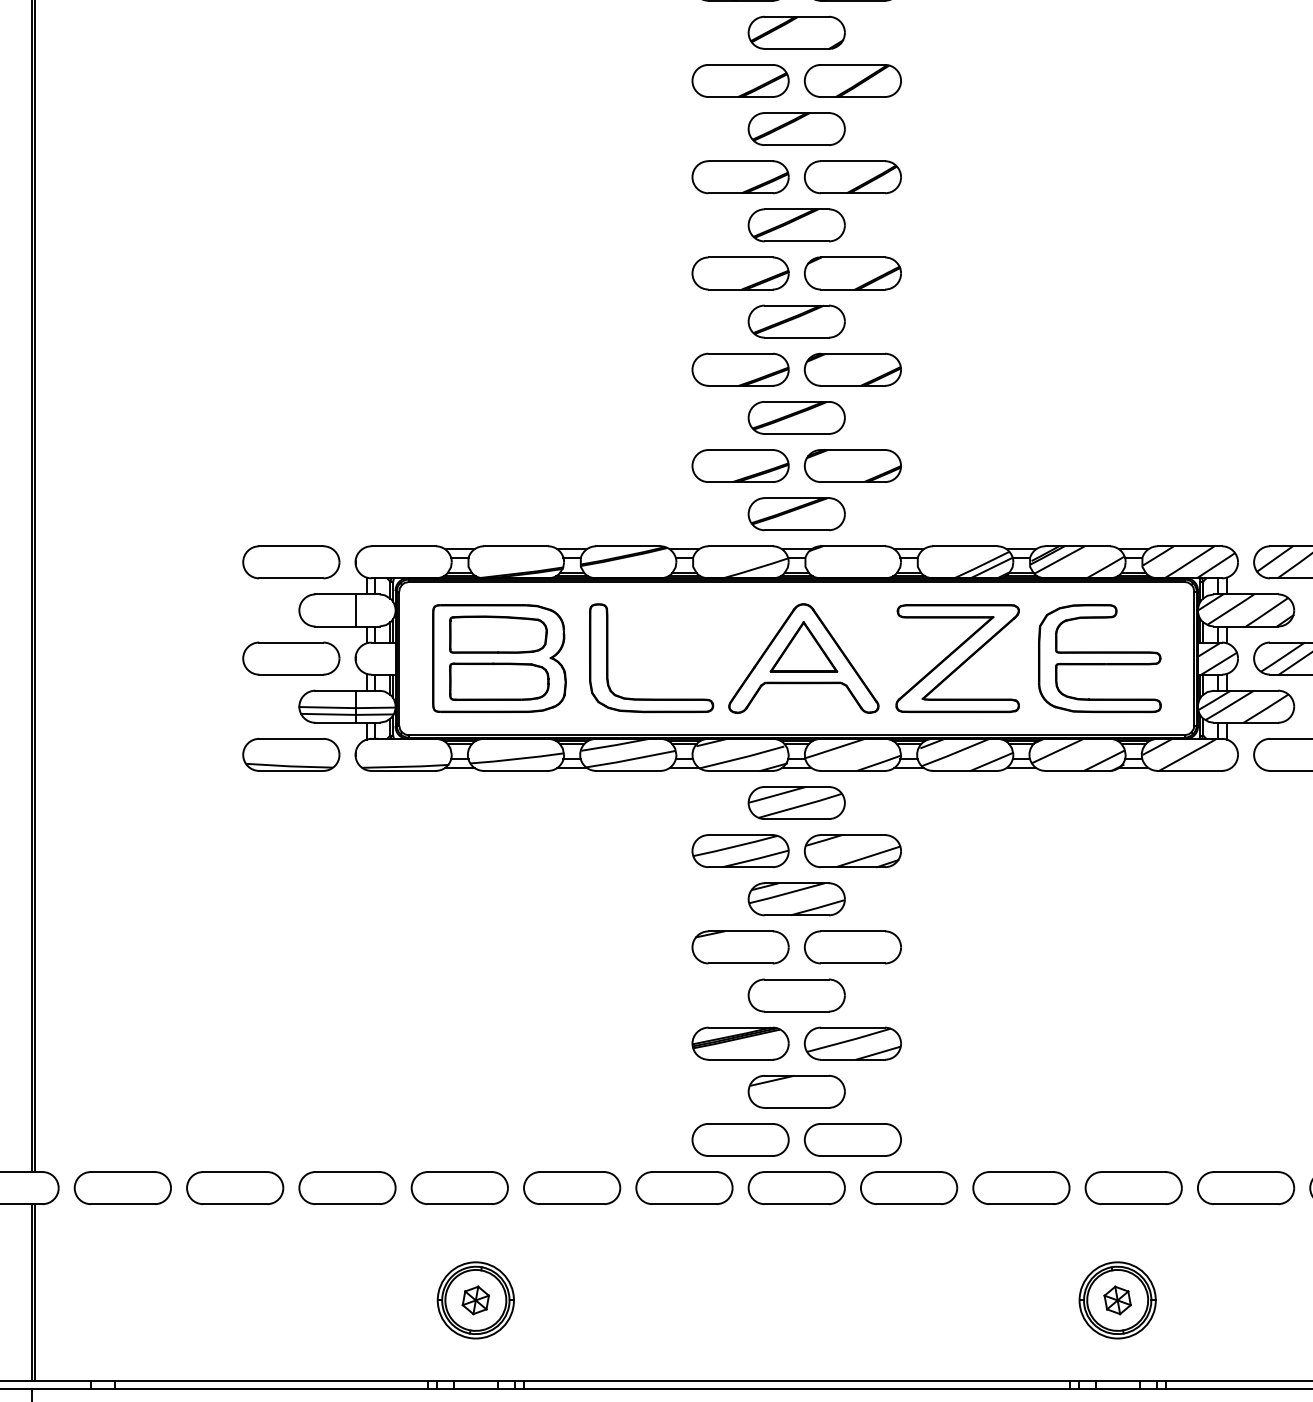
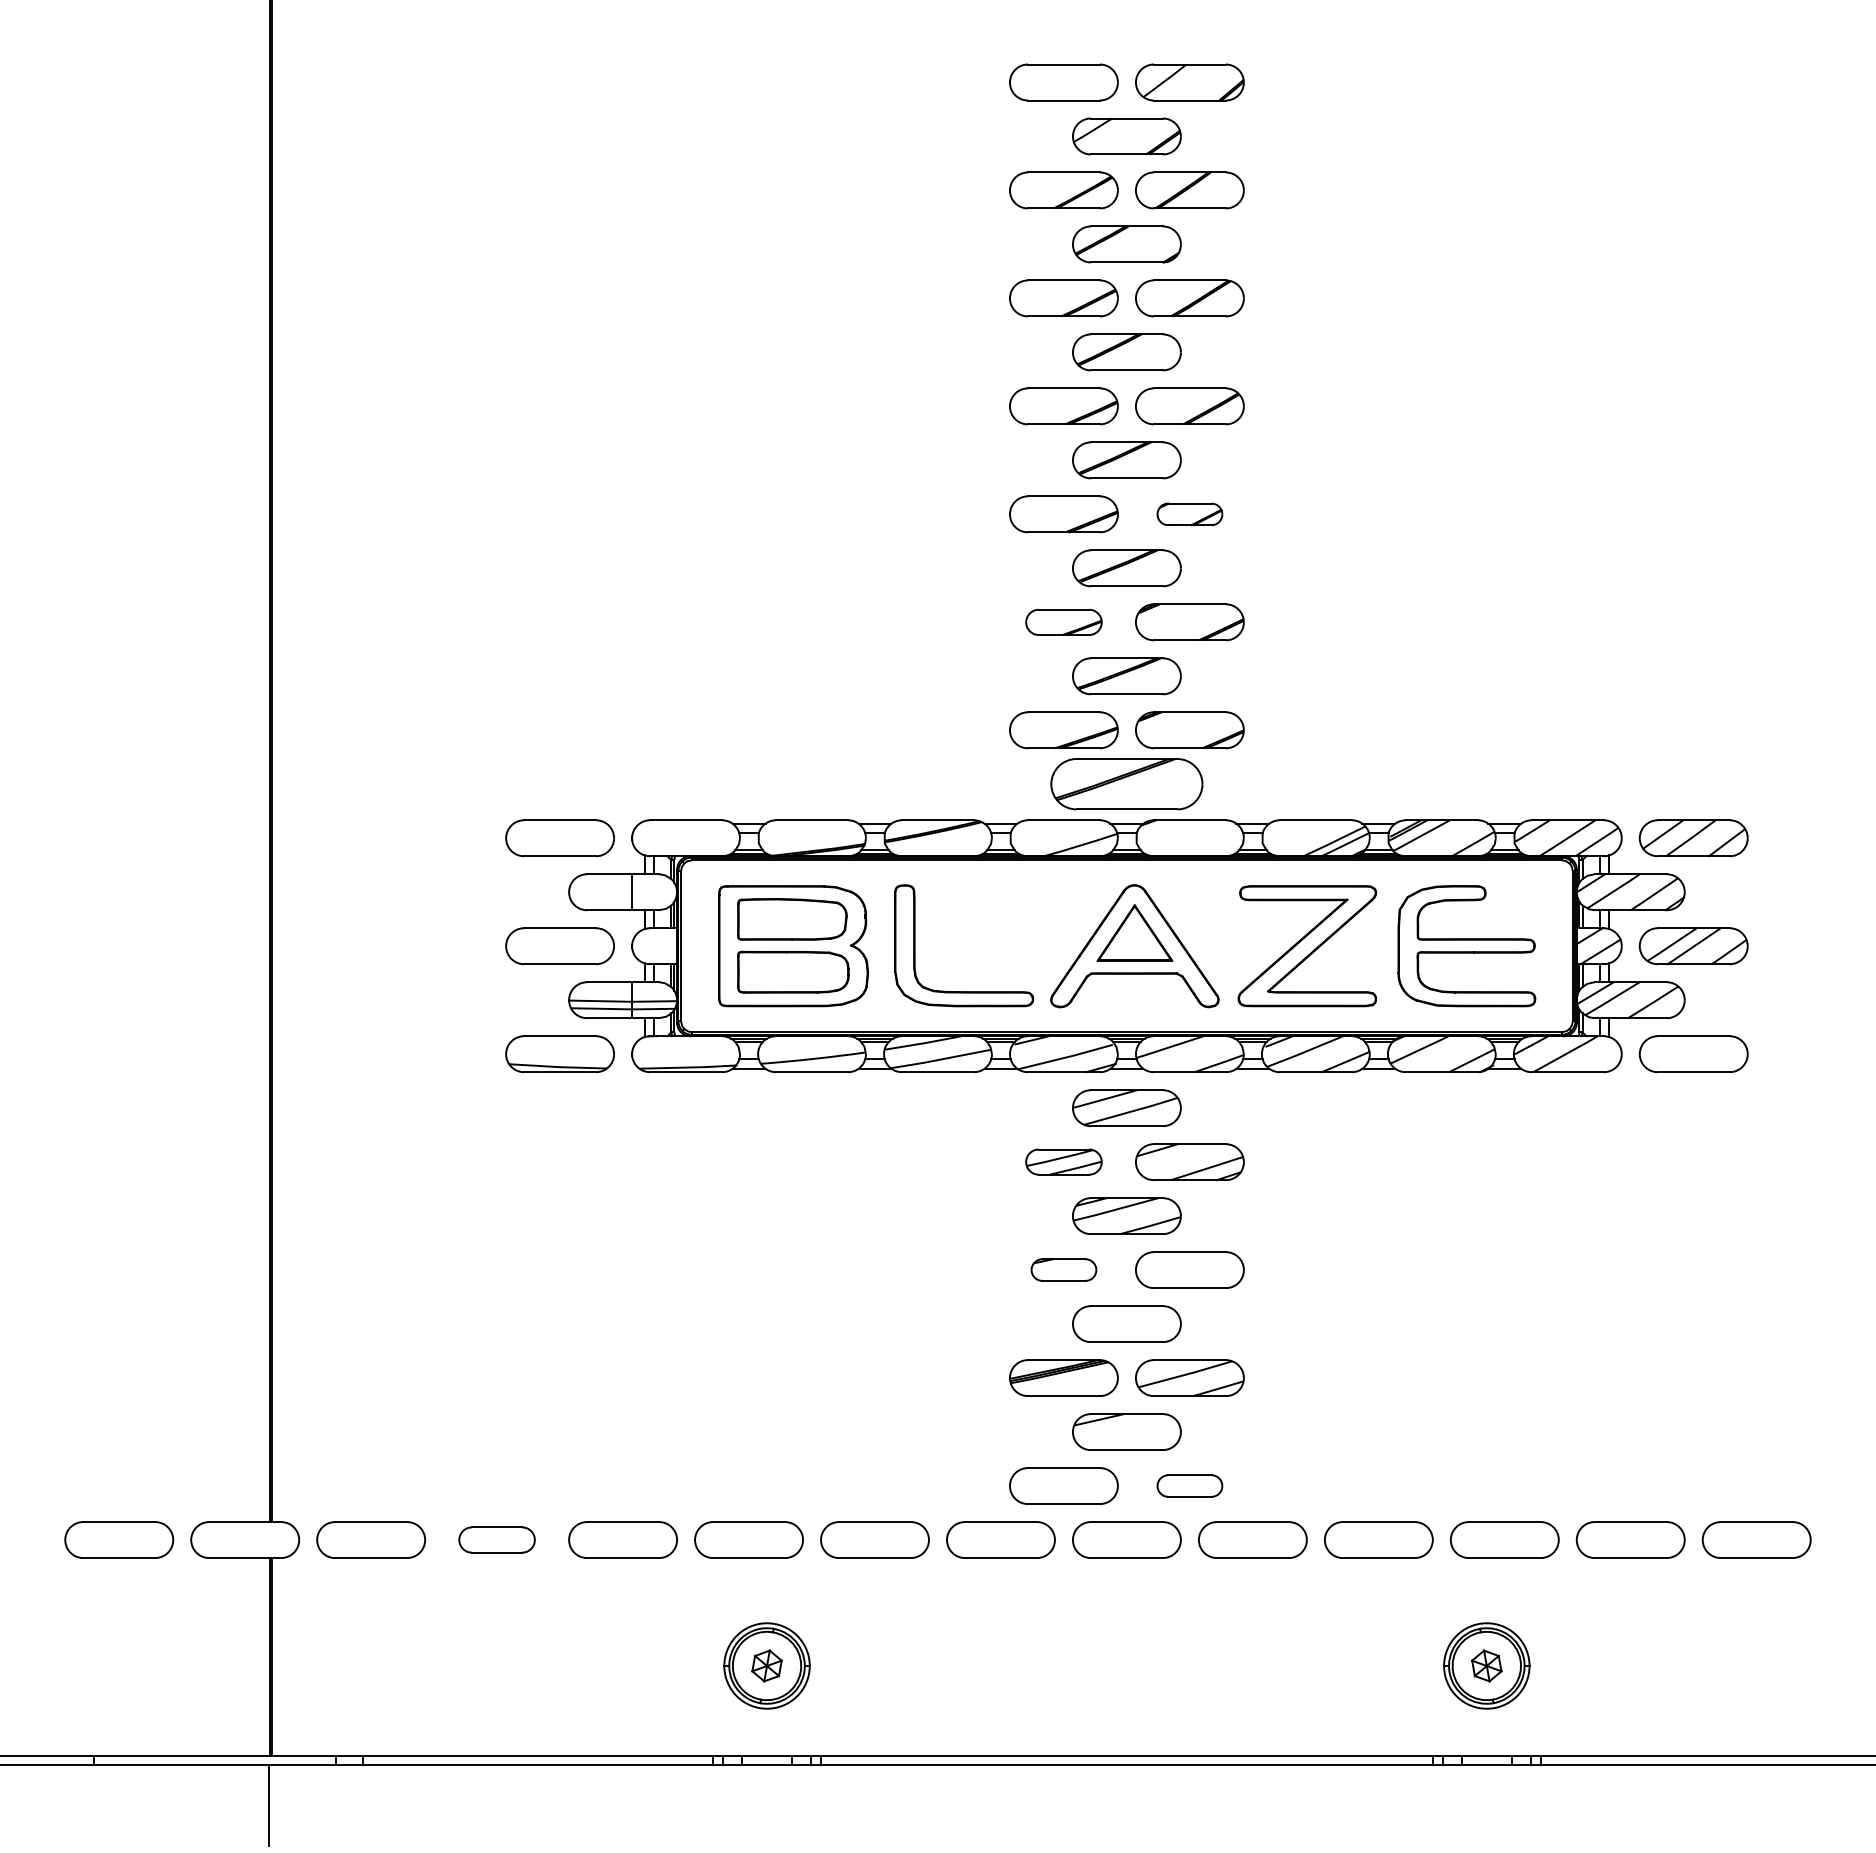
part: (852, 273) -> (1189, 514), size x0.6
part: (740, 369) -> (1063, 622), size x0.7
part: (796, 514) -> (1126, 784), size x1.4
part: (740, 850) -> (1063, 1161), size x0.7
part: (740, 946) -> (1063, 1269), size x0.6
part: (852, 1139) -> (1189, 1485), size x0.6
part: (234, 1187) -> (496, 1539), size x0.7

